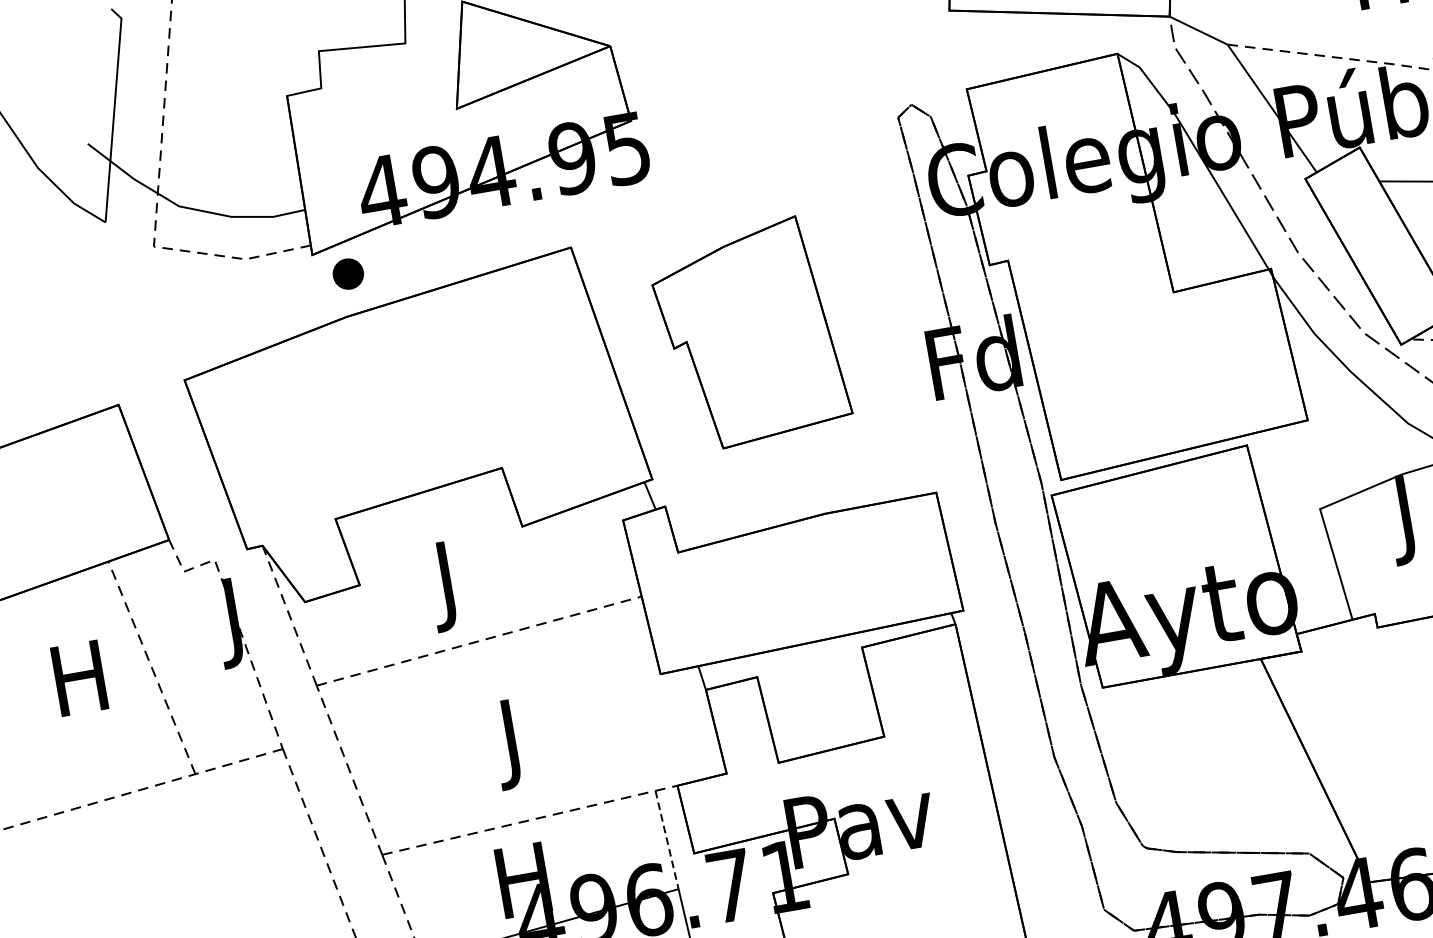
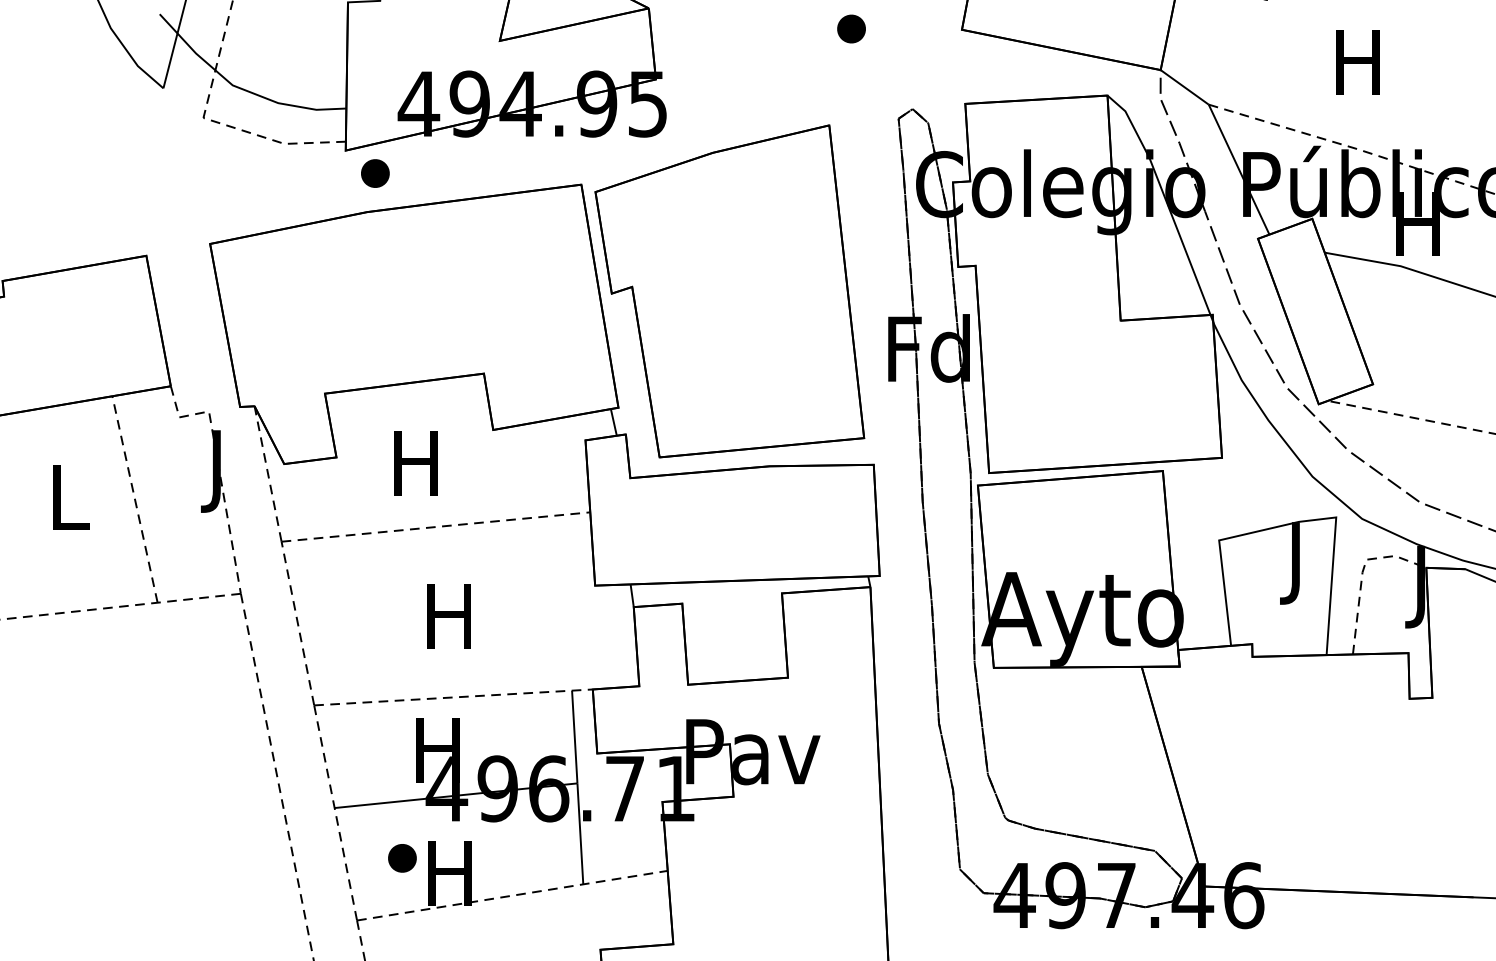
part: (830, 29) -> (851, 28), added
part: (749, 334) -> (729, 291), size x1.67
text: (447, 586) -> (415, 472), J -> H
text: (79, 678) -> (67, 497), H -> L
text: (511, 744) -> (448, 625), J -> H
line: (666, 840) -> (574, 737), dashed -> solid

